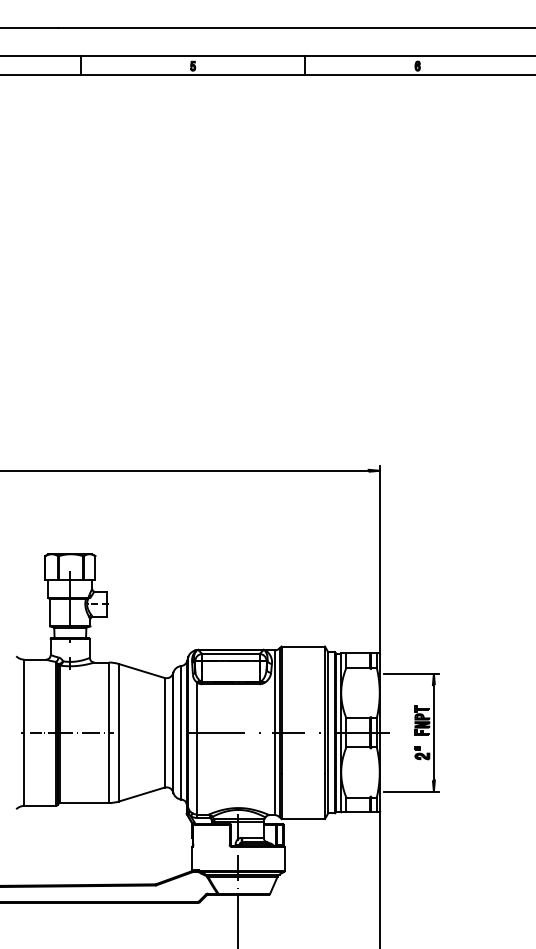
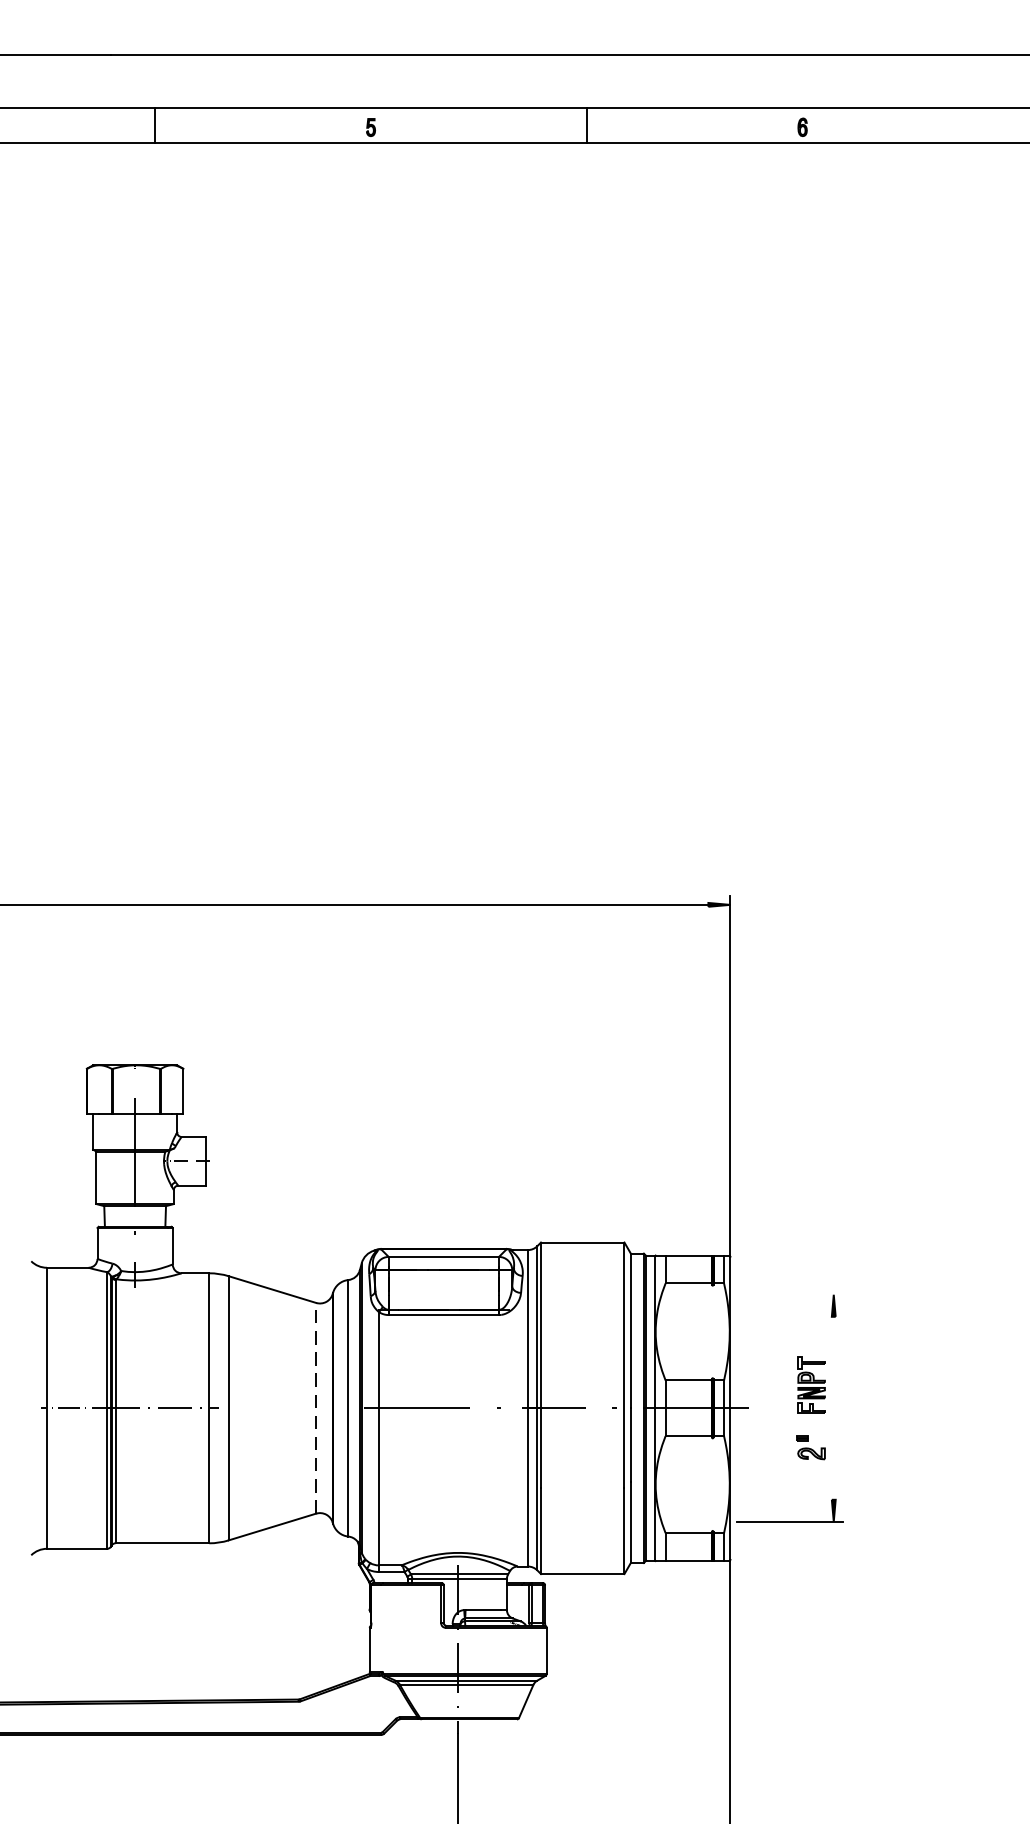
line: (410, 673) -> (788, 1294), removed
line: (164, 732) -> (316, 1407), solid -> dashed
line: (433, 732) -> (833, 1407), removed

